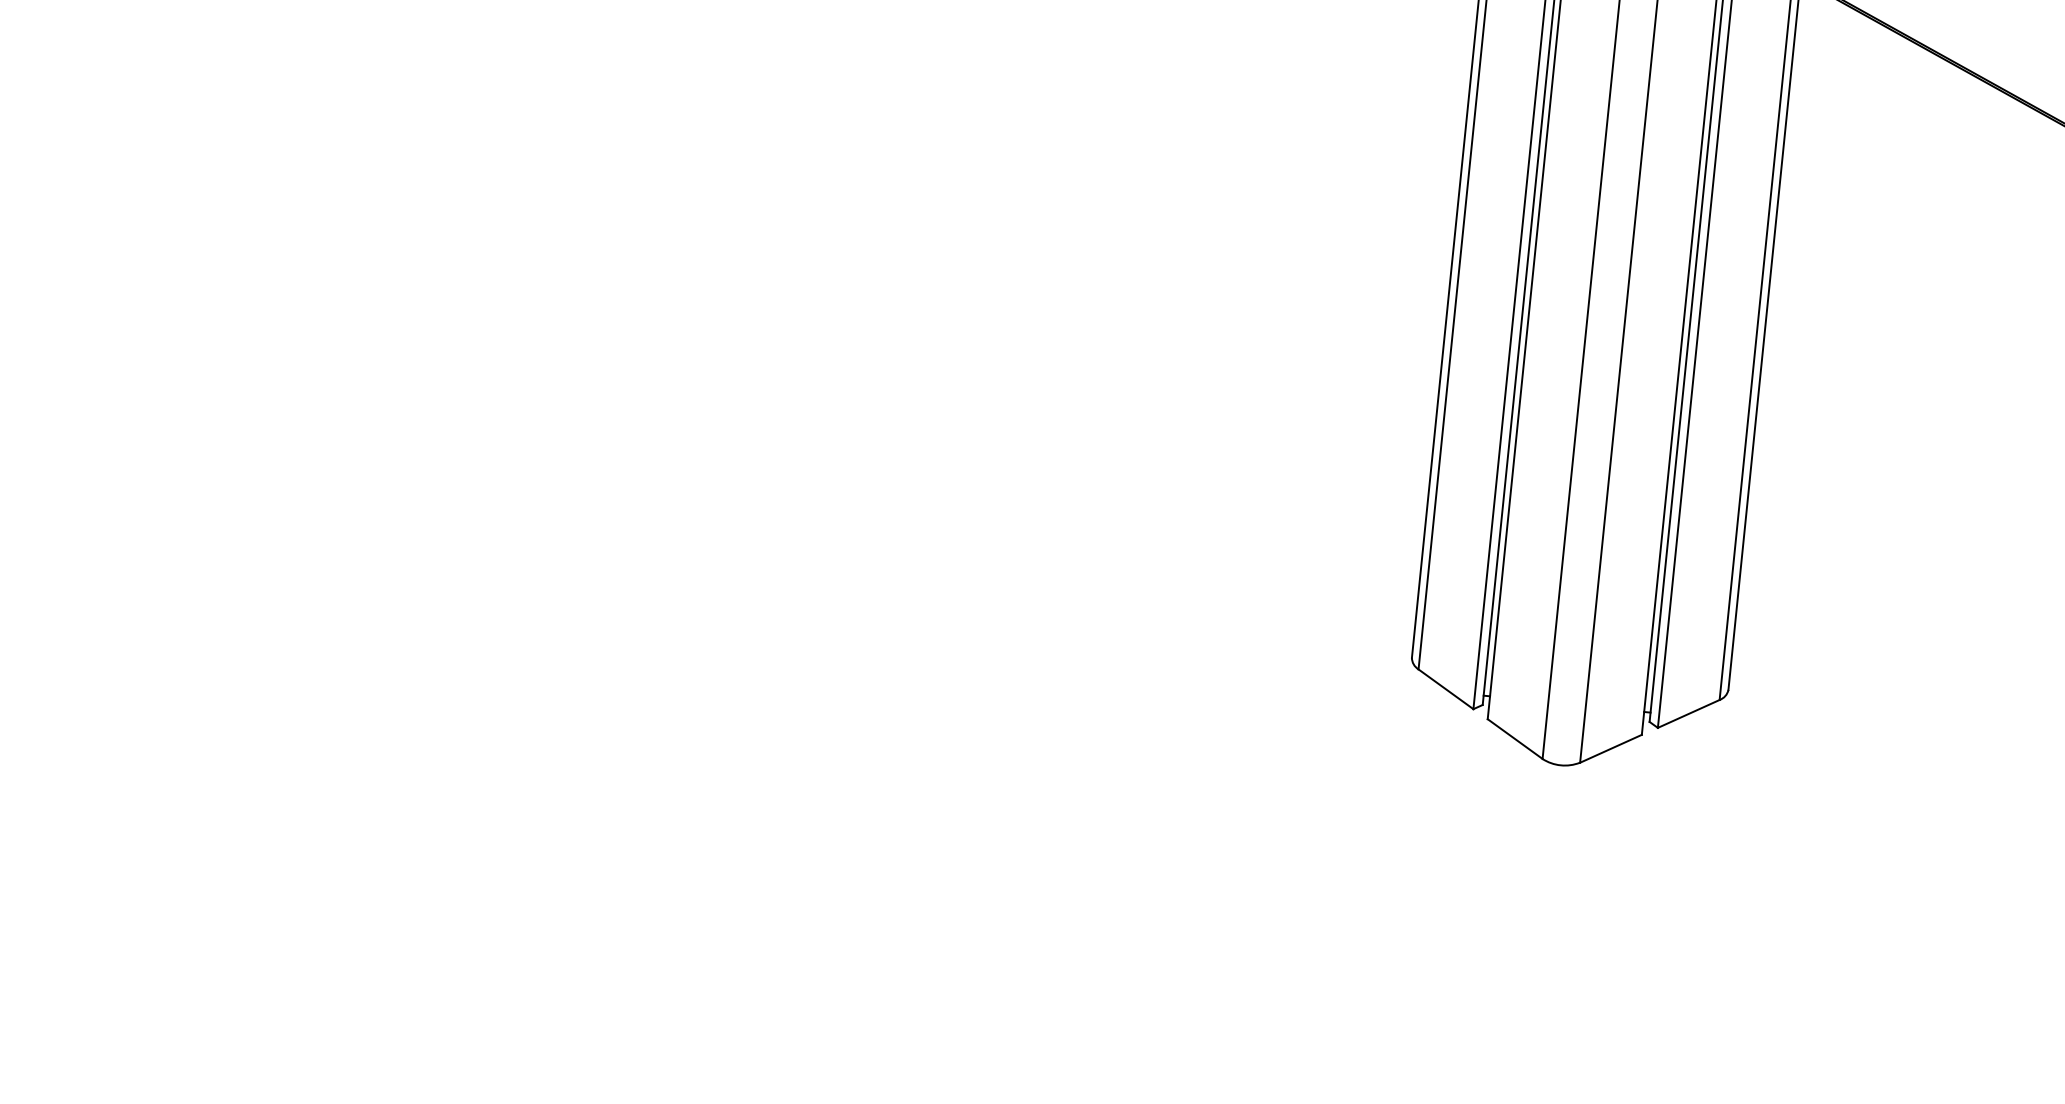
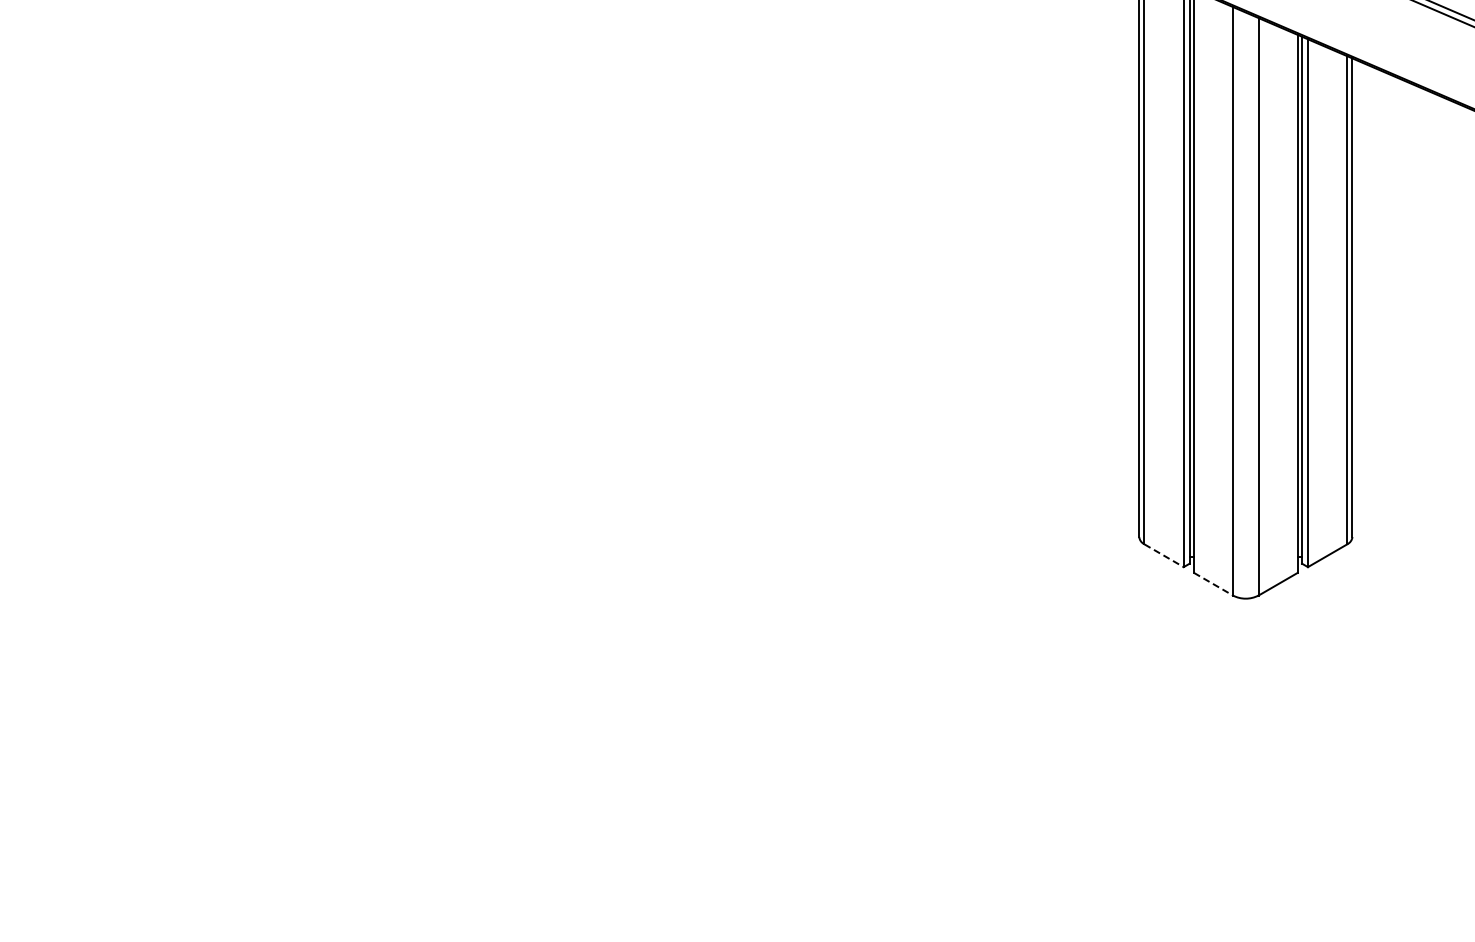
line: (1446, 689) -> (1164, 555), solid -> dashed
line: (1515, 739) -> (1213, 584), solid -> dashed

